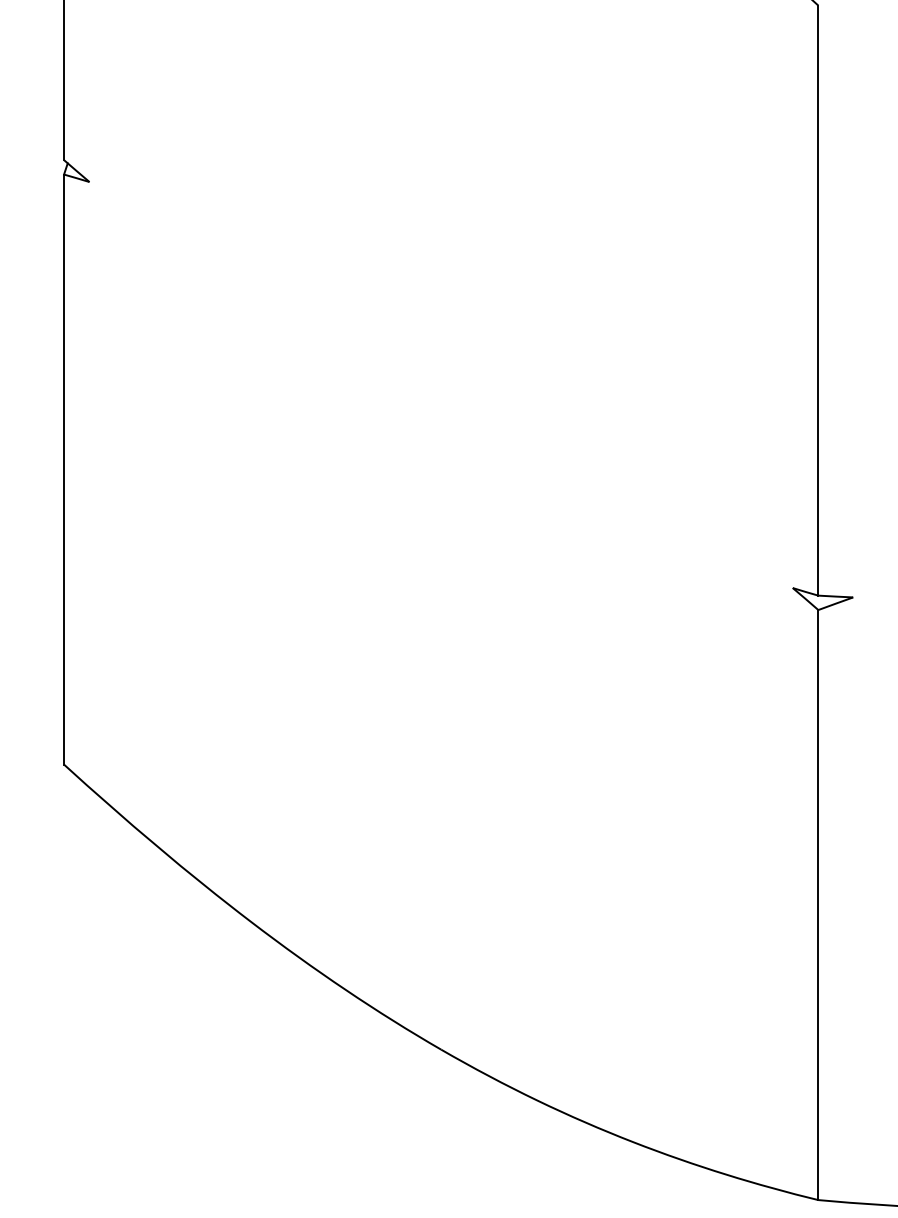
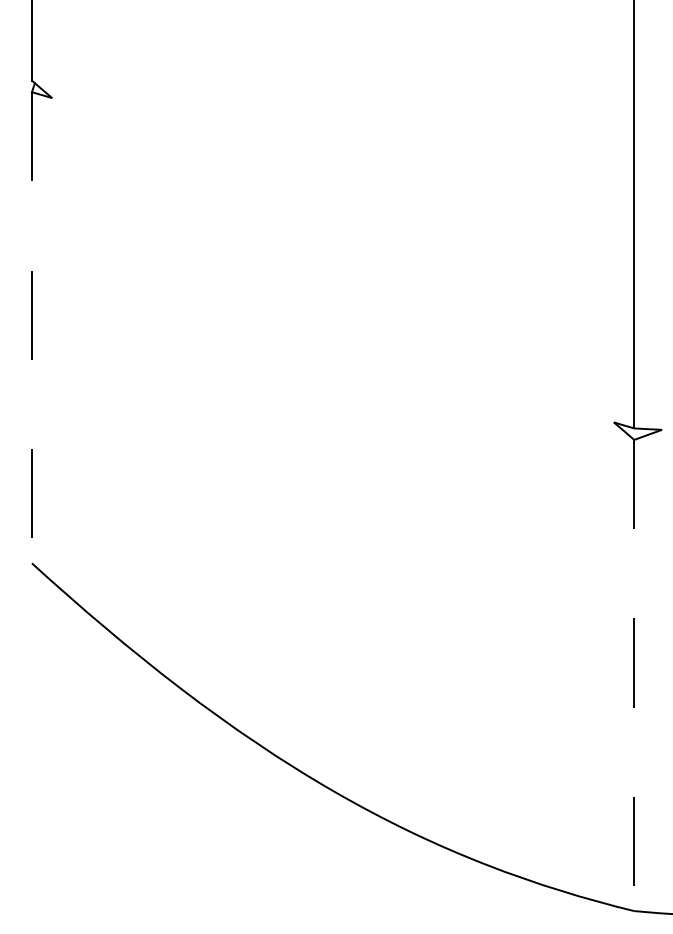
line: (64, 470) -> (32, 328), solid -> dashed
line: (818, 905) -> (634, 675), solid -> dashed

